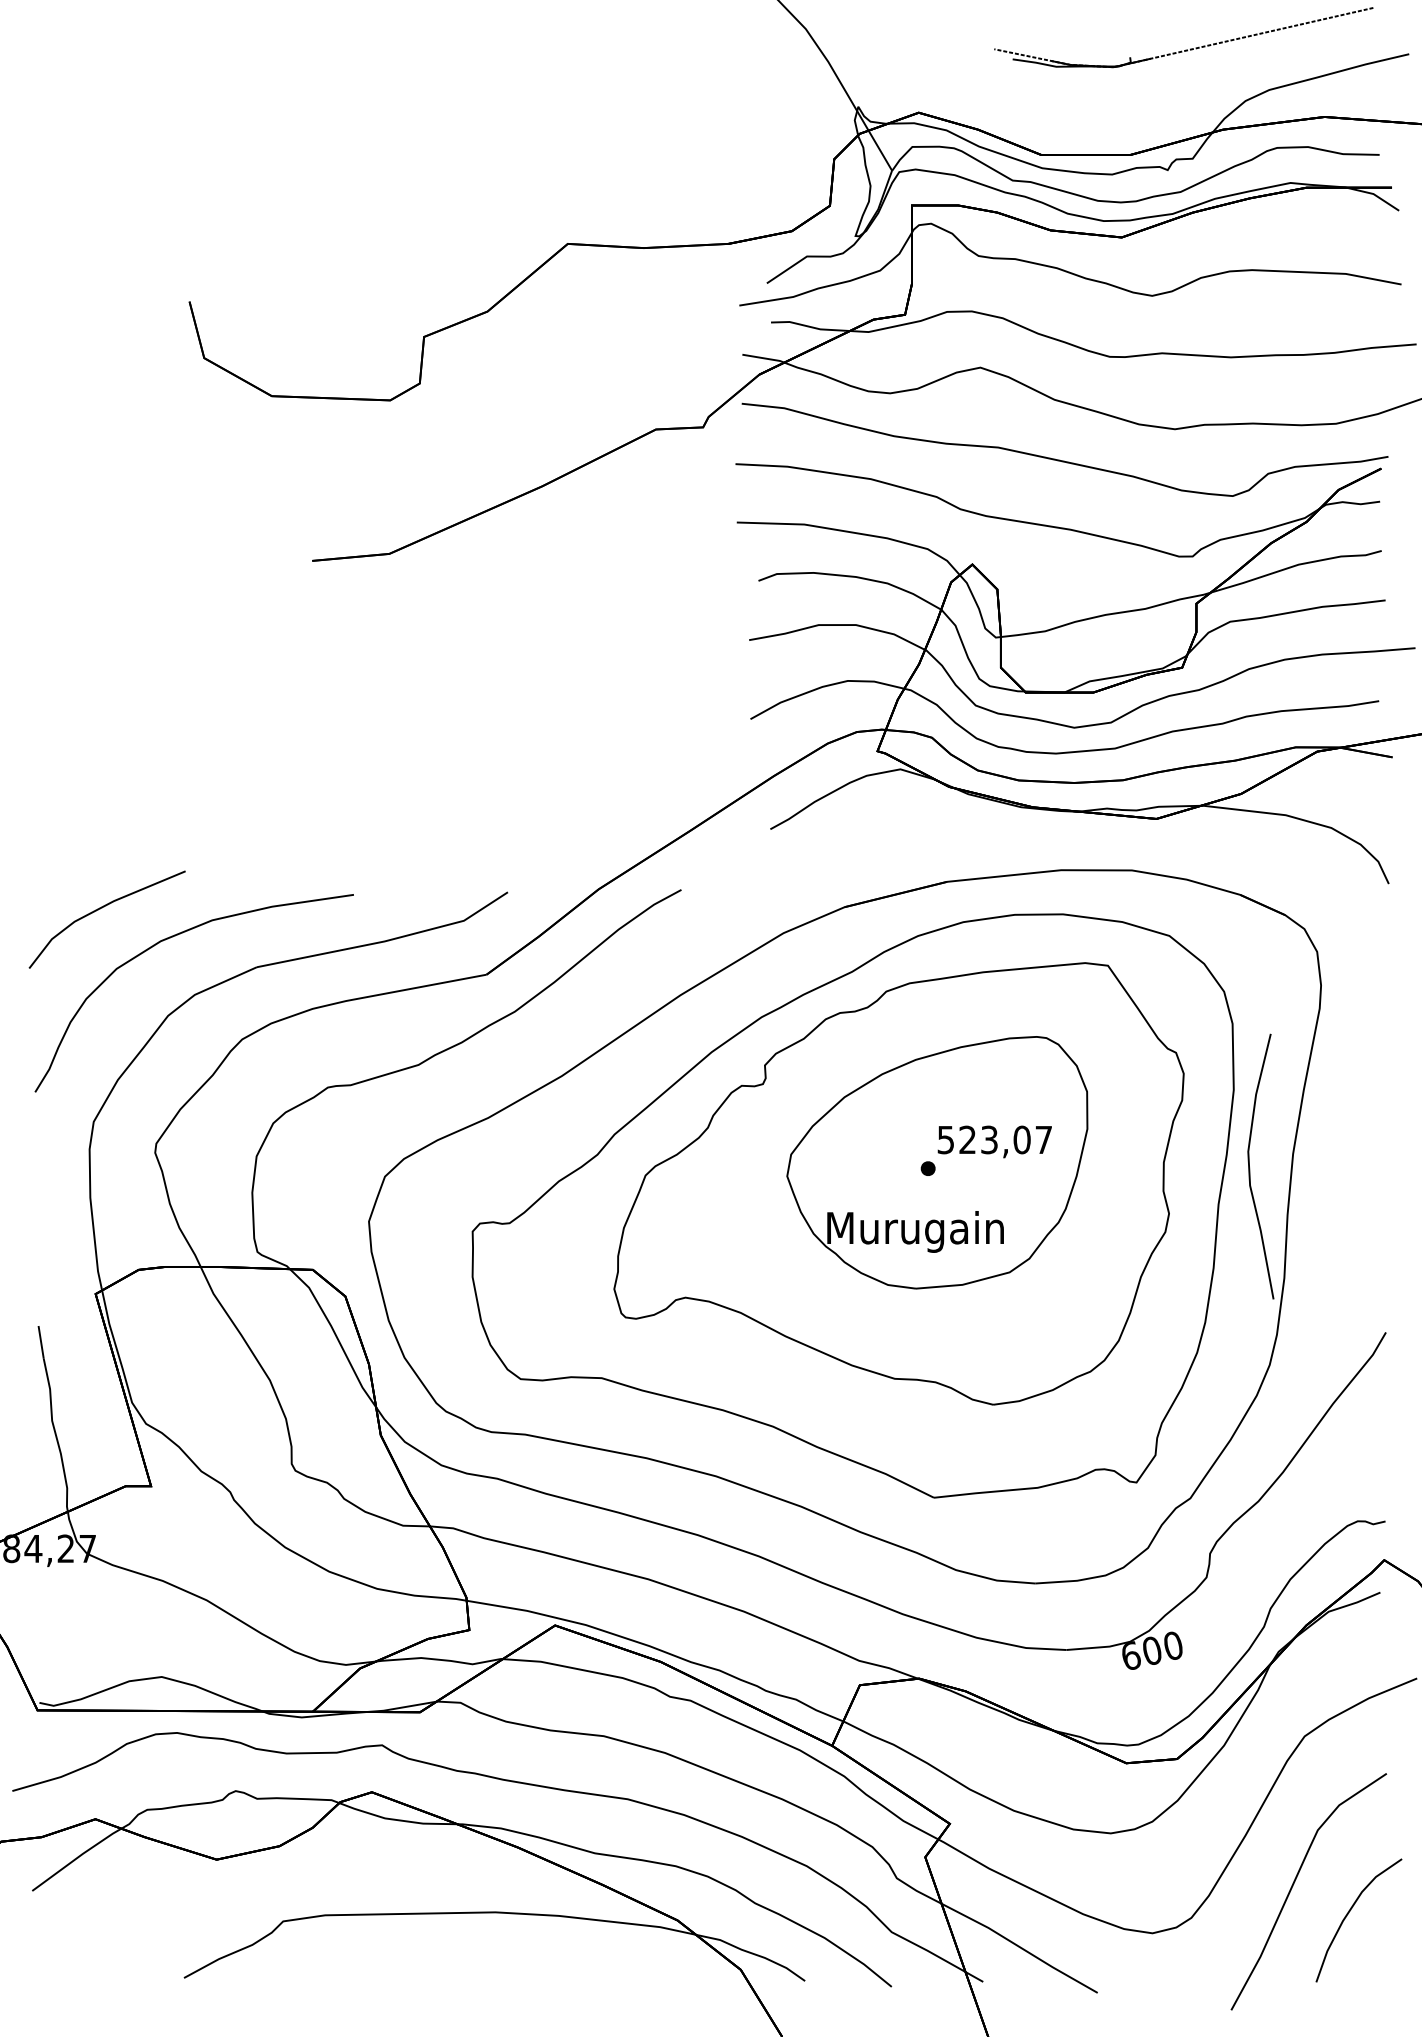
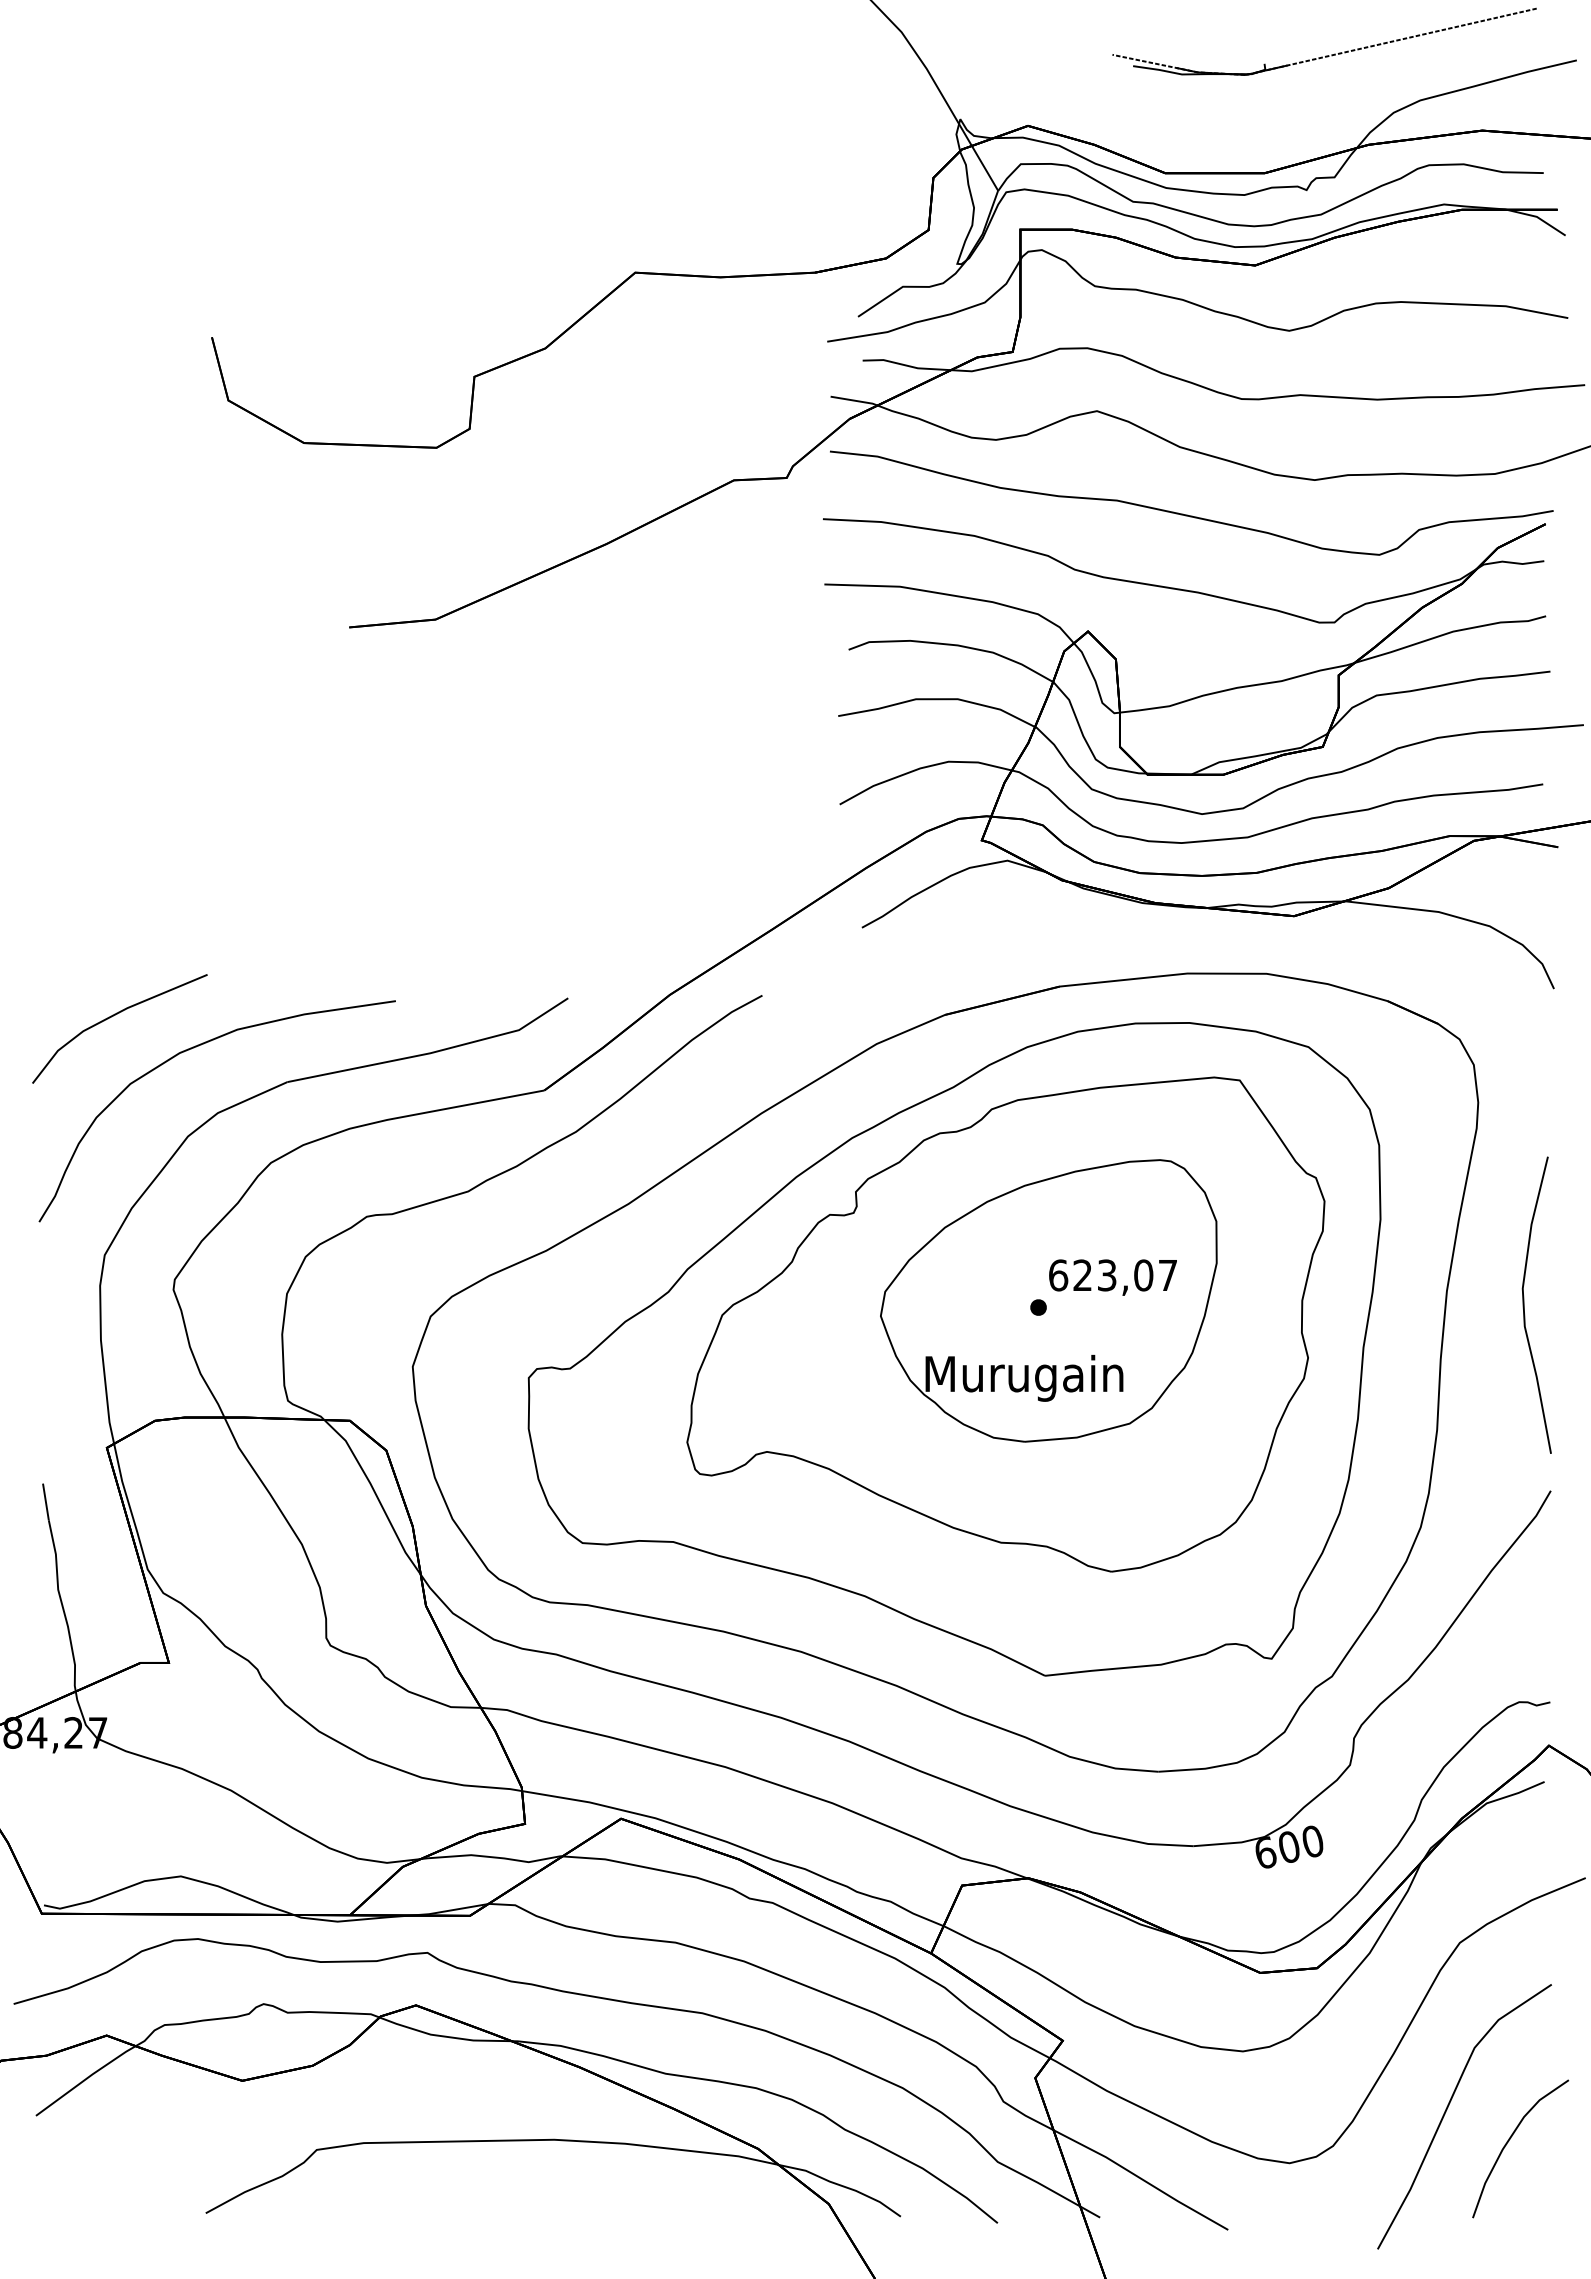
text: (946, 1140) -> (1058, 1275), 523,07 -> 623,07
curve: (1249, 1165) -> (1524, 1304), moved

